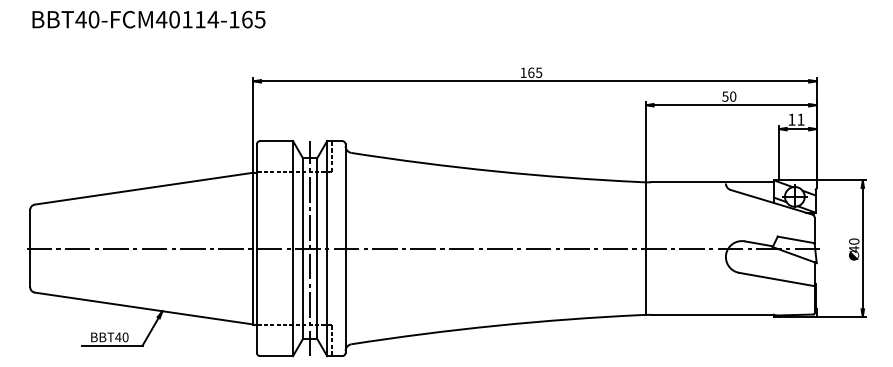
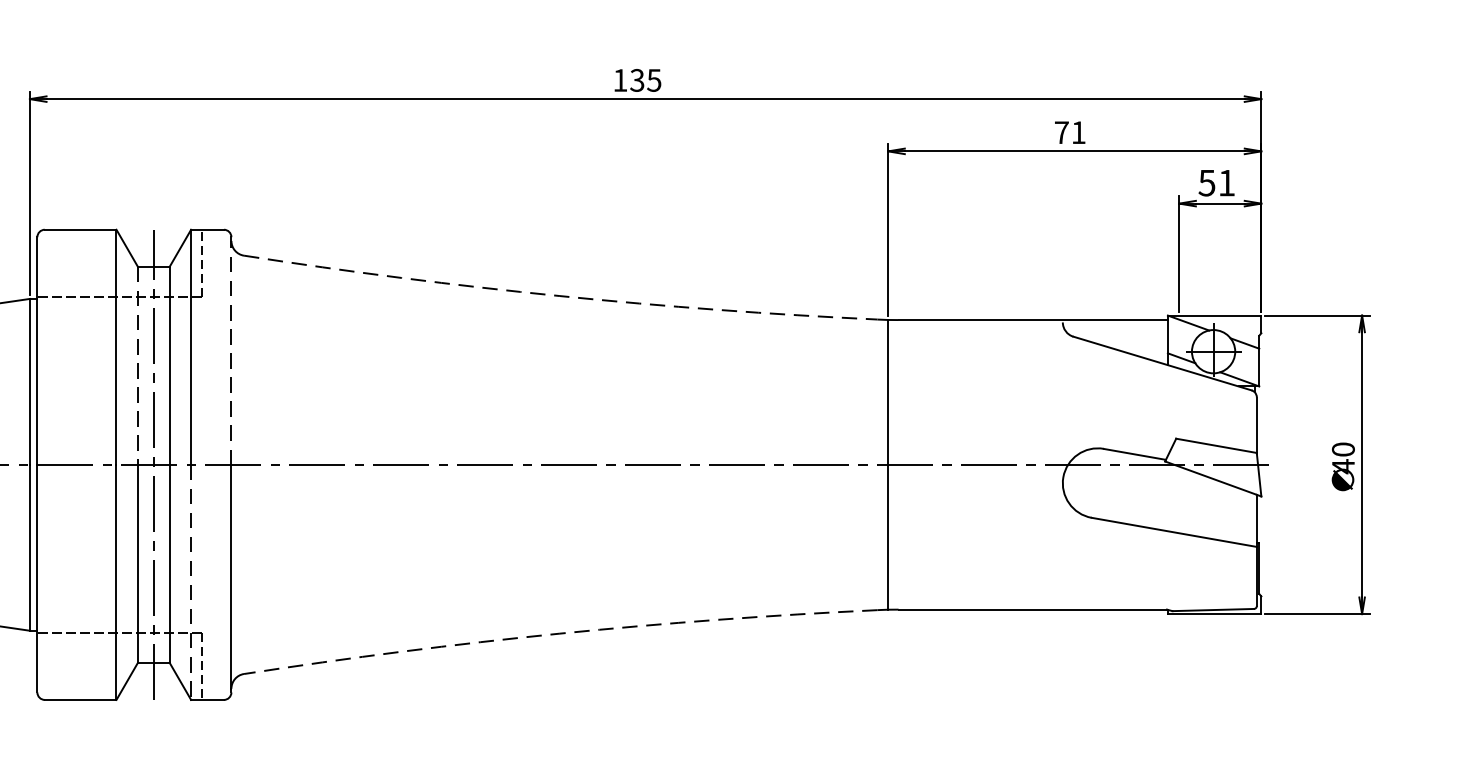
text: (531, 72) -> (637, 79), 165 -> 135
text: (729, 96) -> (1070, 132), 50 -> 71
text: (791, 119) -> (1206, 182), 11 -> 51
arc: (495, 171) -> (559, 296), solid -> dashed
line: (345, 196) -> (231, 350), solid -> dashed
line: (302, 203) -> (137, 366), solid -> dashed
line: (327, 302) -> (191, 582), solid -> dashed
arc: (495, 325) -> (559, 632), solid -> dashed

